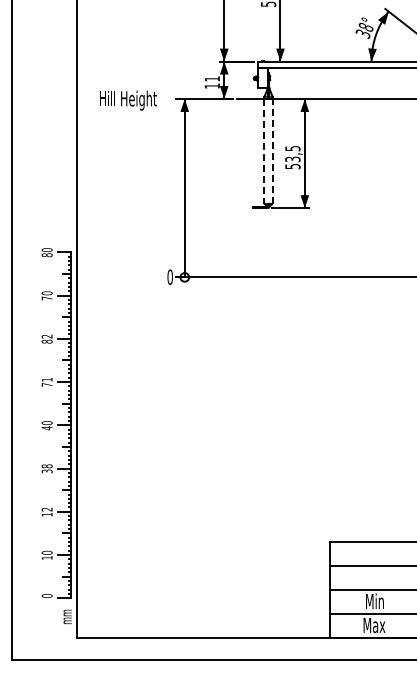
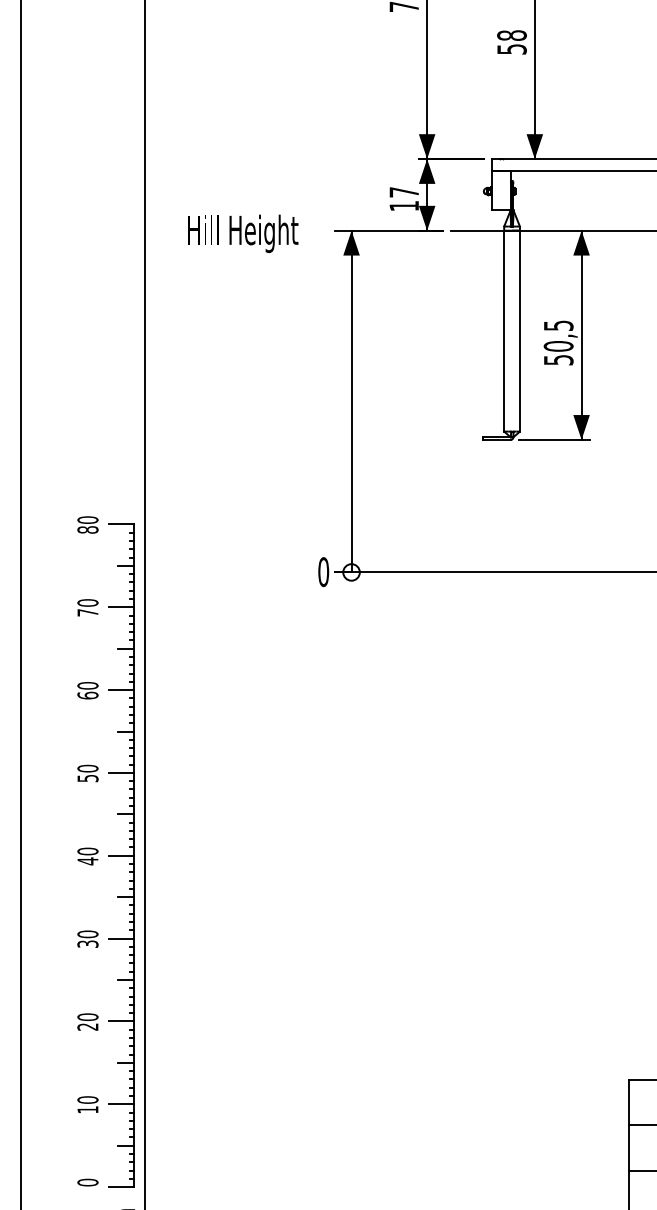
text: (211, 78) -> (402, 191), 11 -> 17
line: (272, 150) -> (519, 329), dashed -> solid
line: (264, 151) -> (504, 331), dashed -> solid
text: (292, 159) -> (557, 346), 53,5 -> 50,5
text: (46, 338) -> (86, 689), 82 -> 60
text: (46, 381) -> (86, 771), 71 -> 50
text: (47, 466) -> (88, 934), 38 -> 30
text: (46, 511) -> (86, 1020), 12 -> 20

